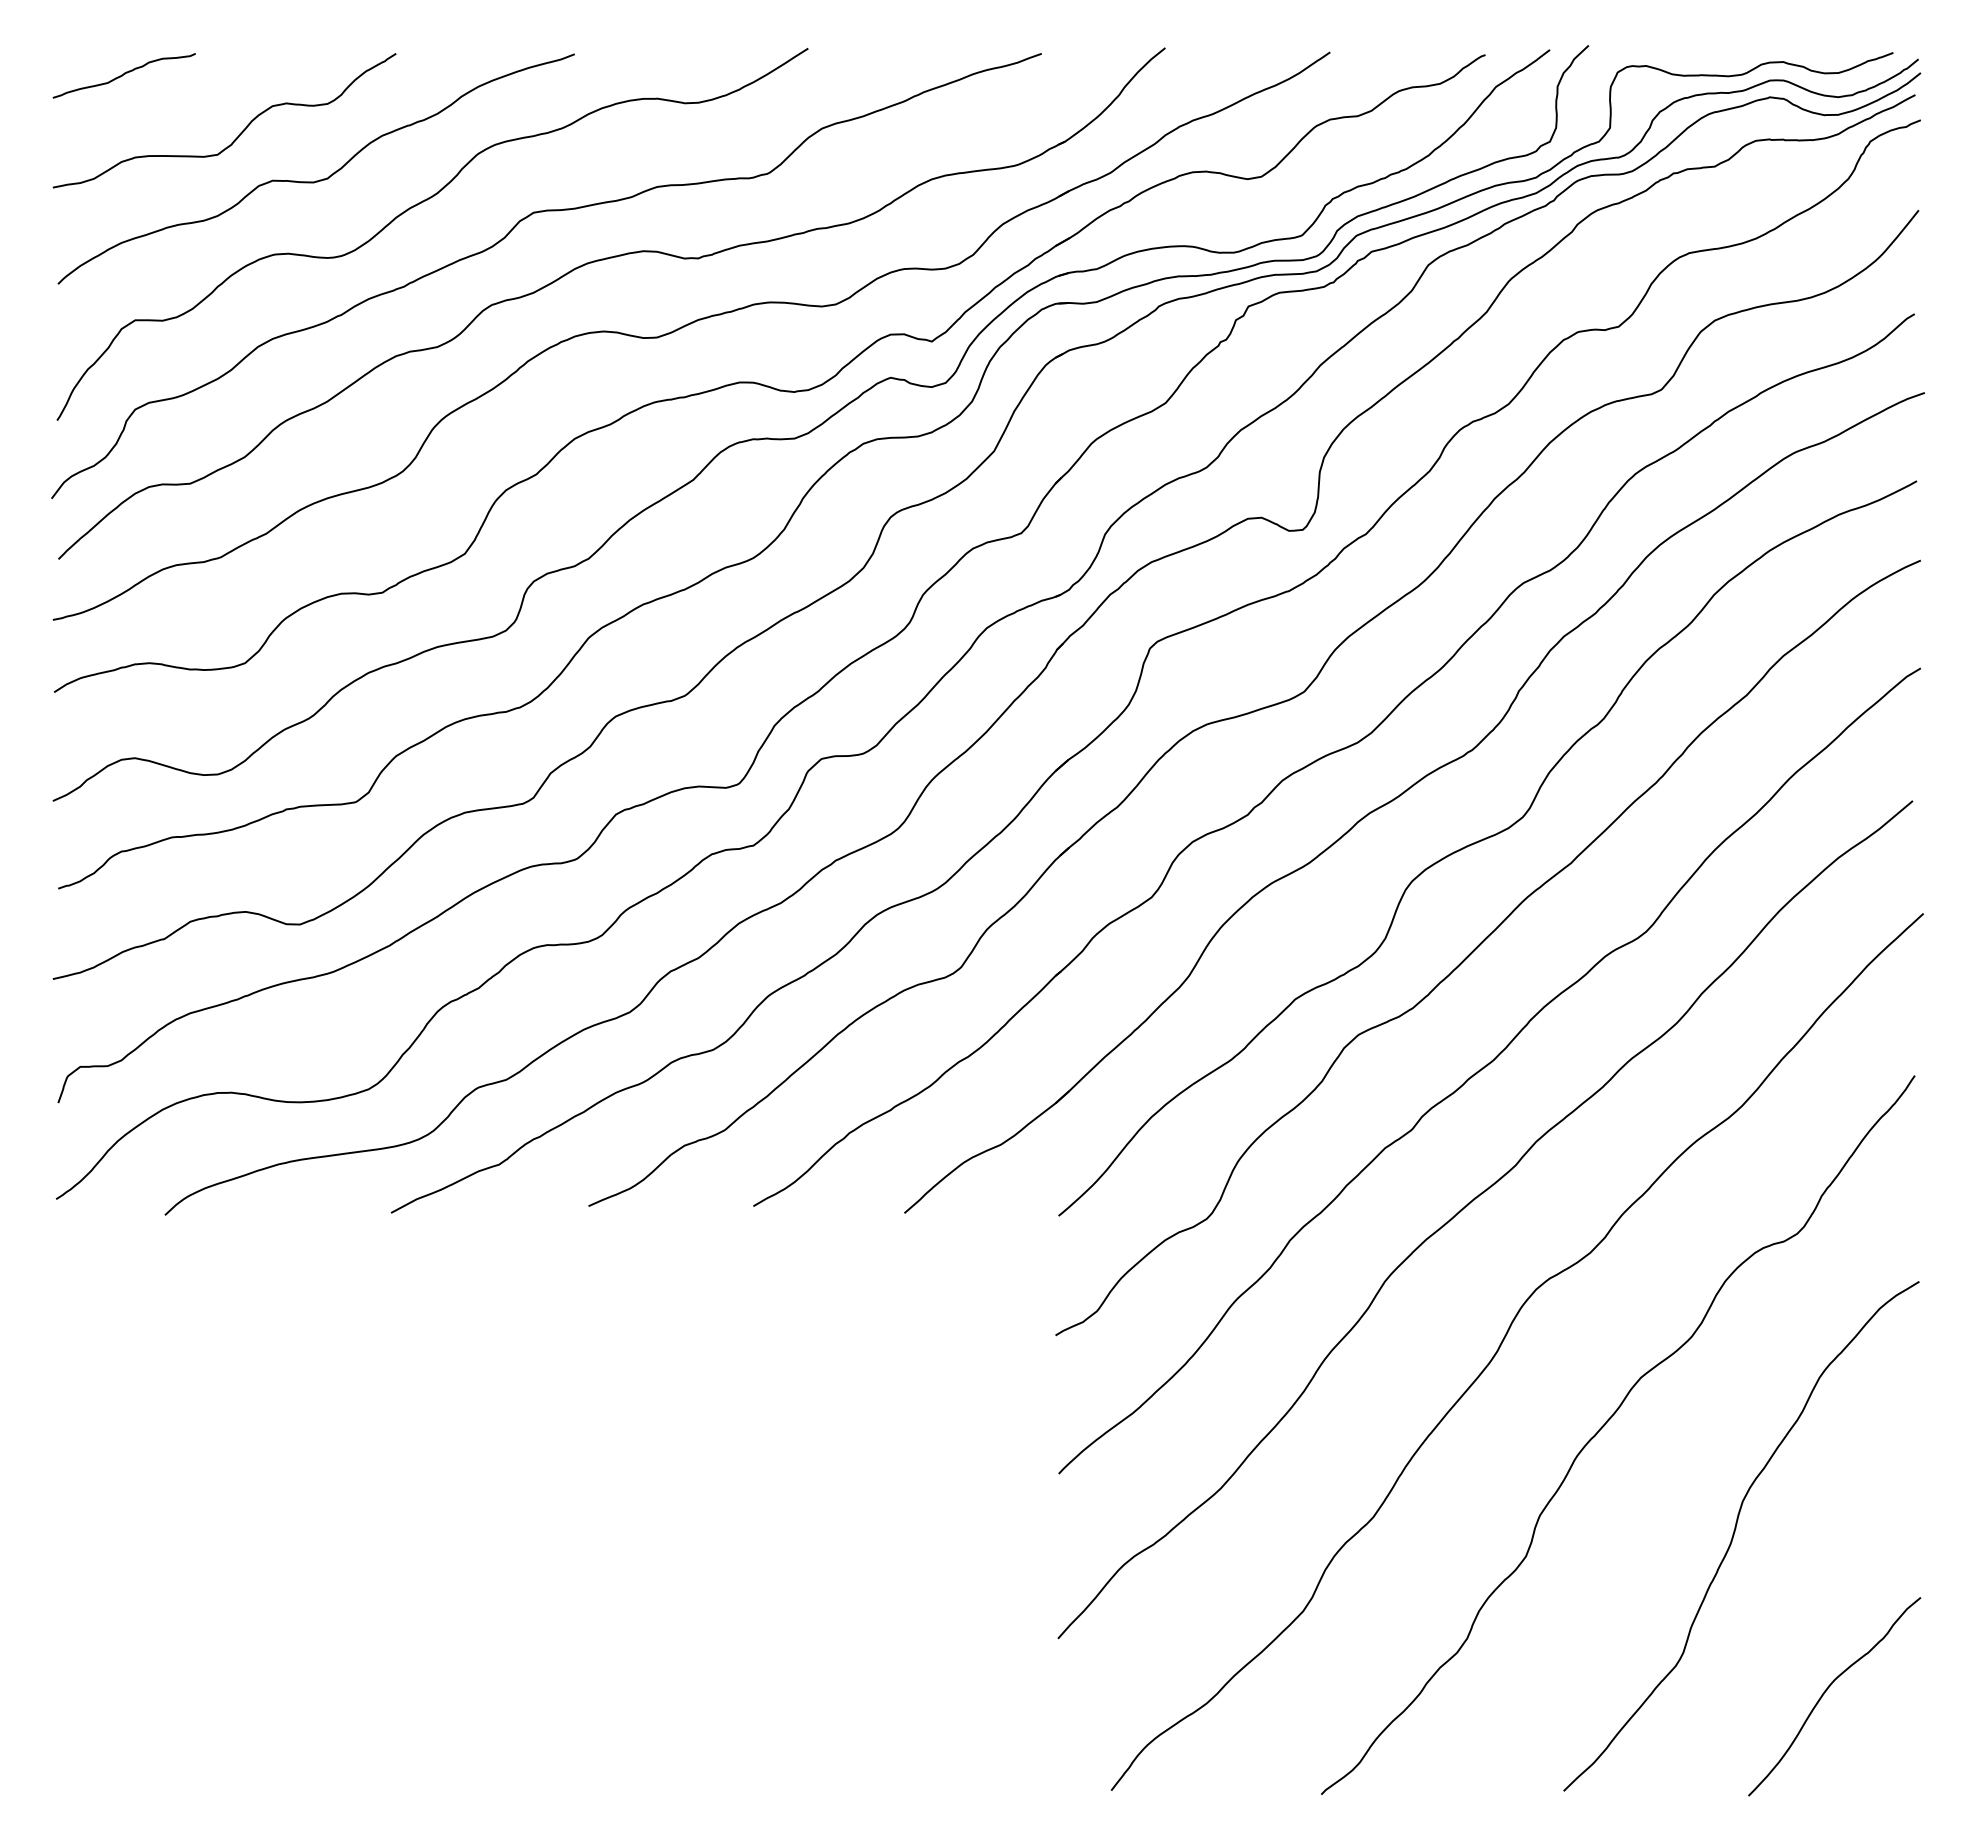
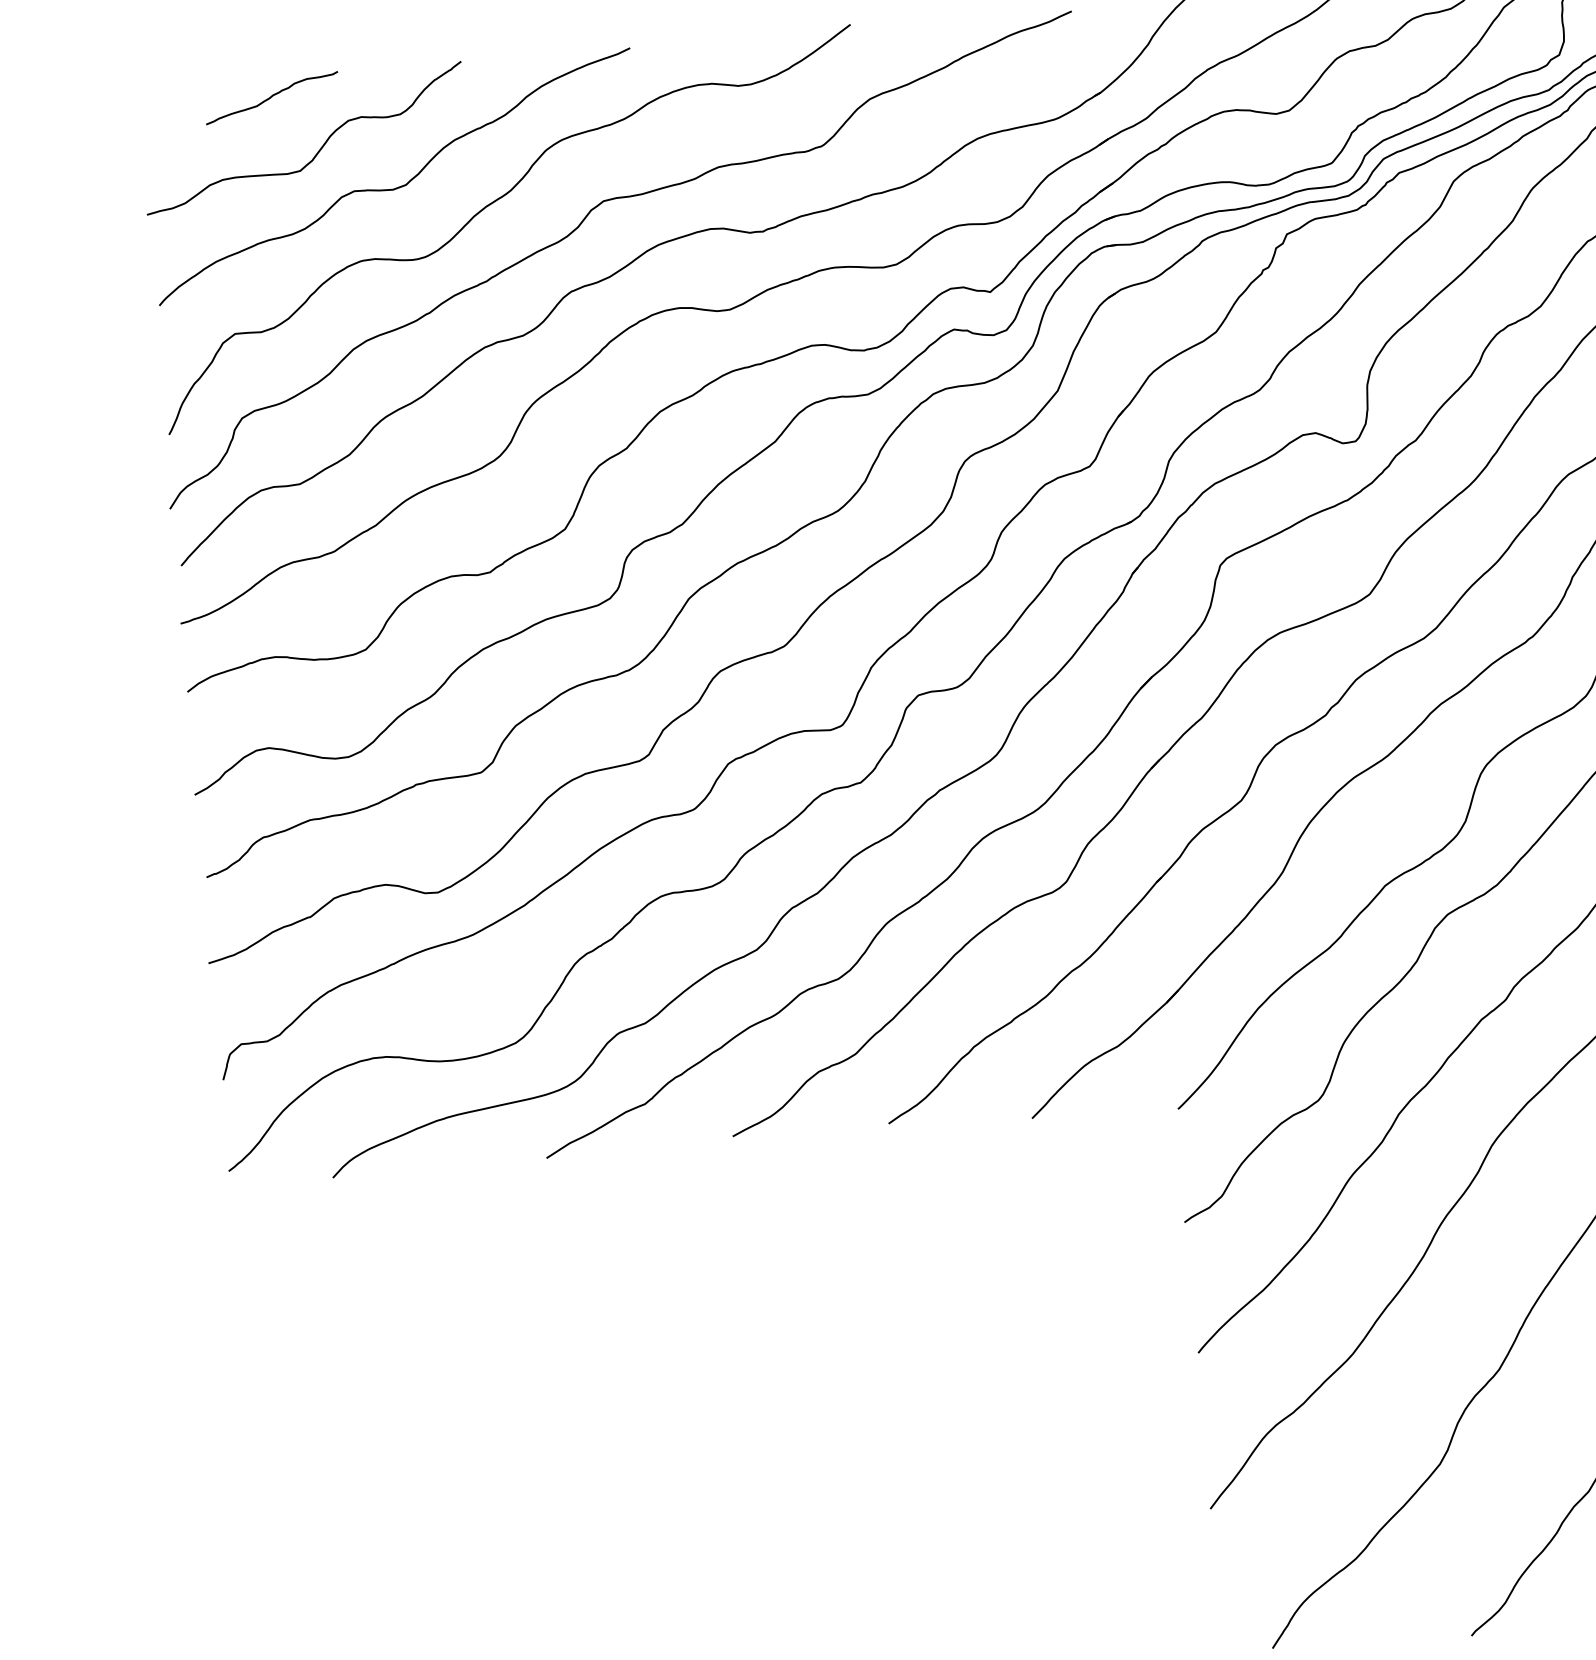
curve: (123, 75) -> (271, 97), moved

